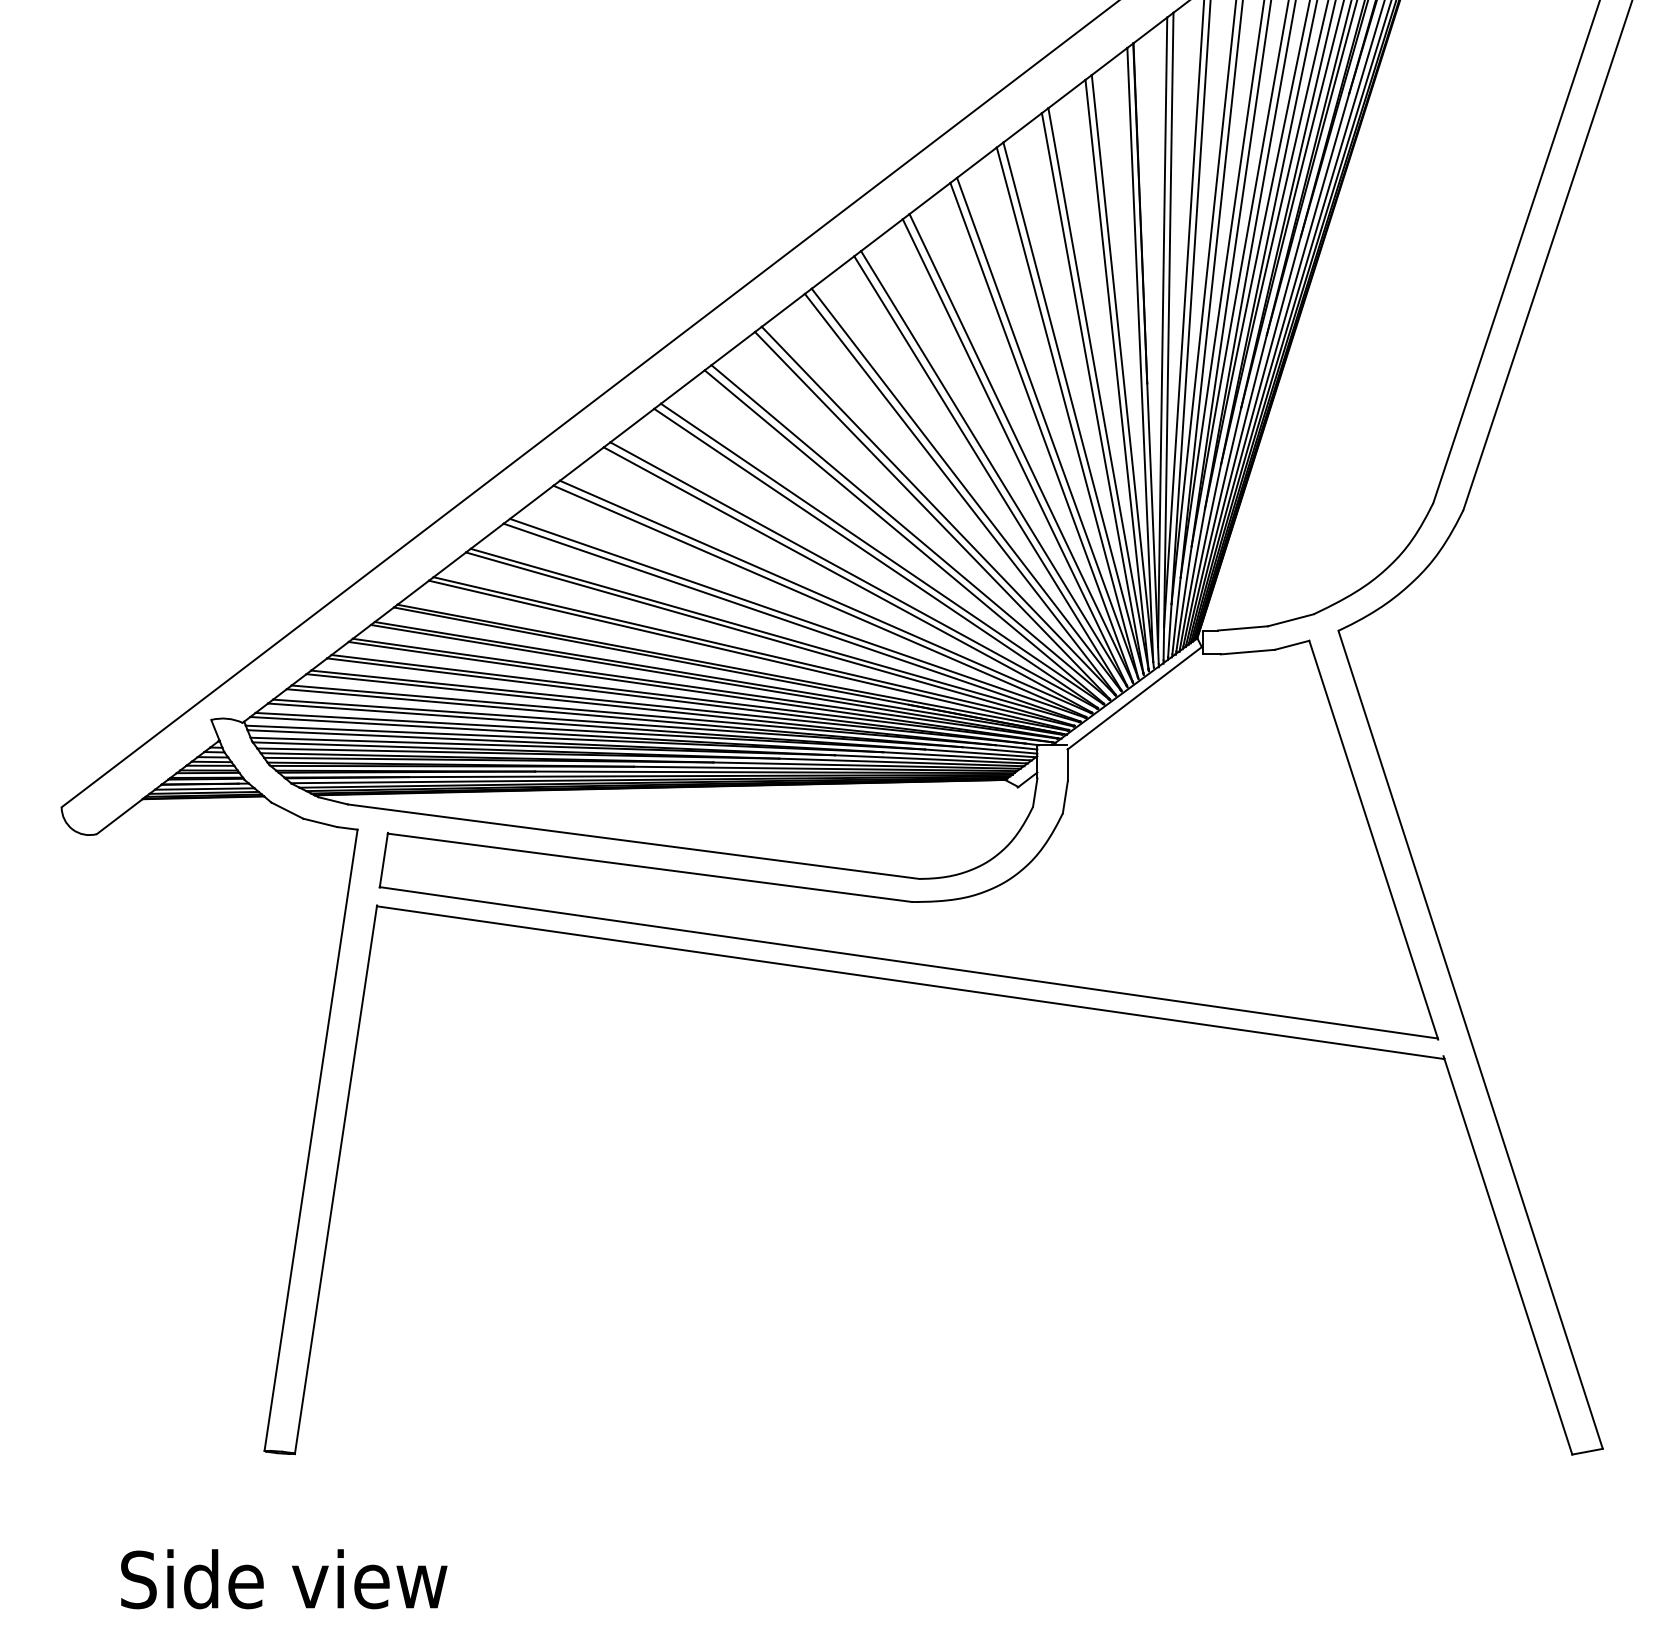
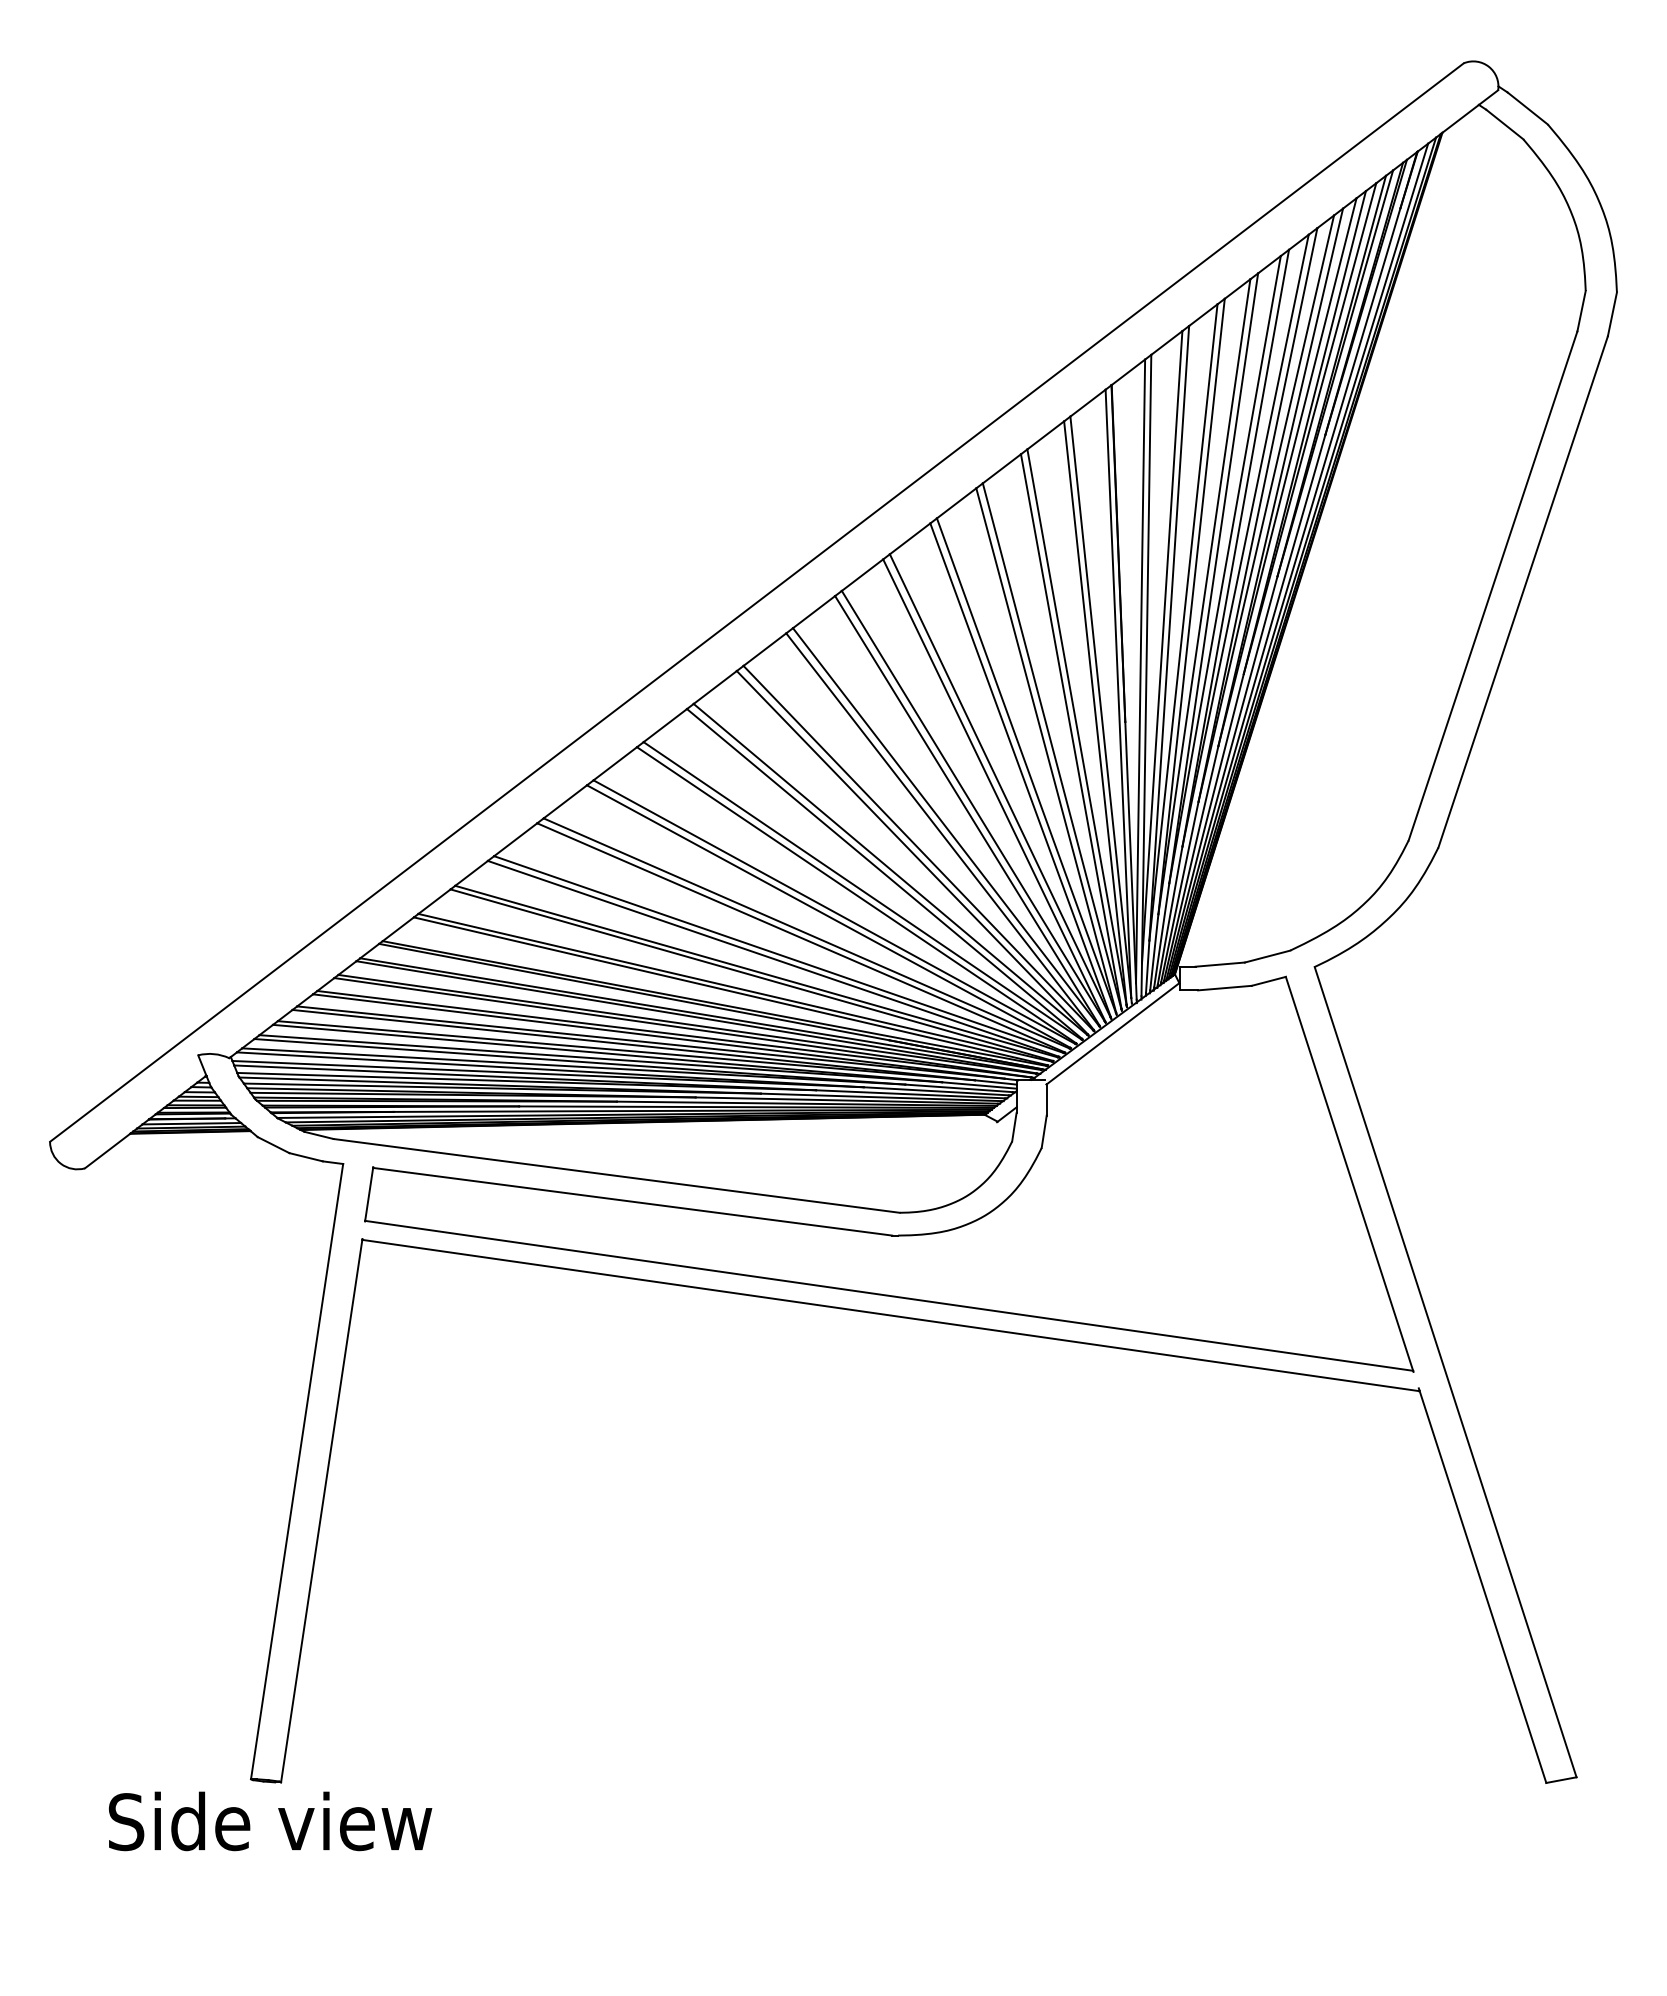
text: (284, 1579) -> (270, 1821), moved

